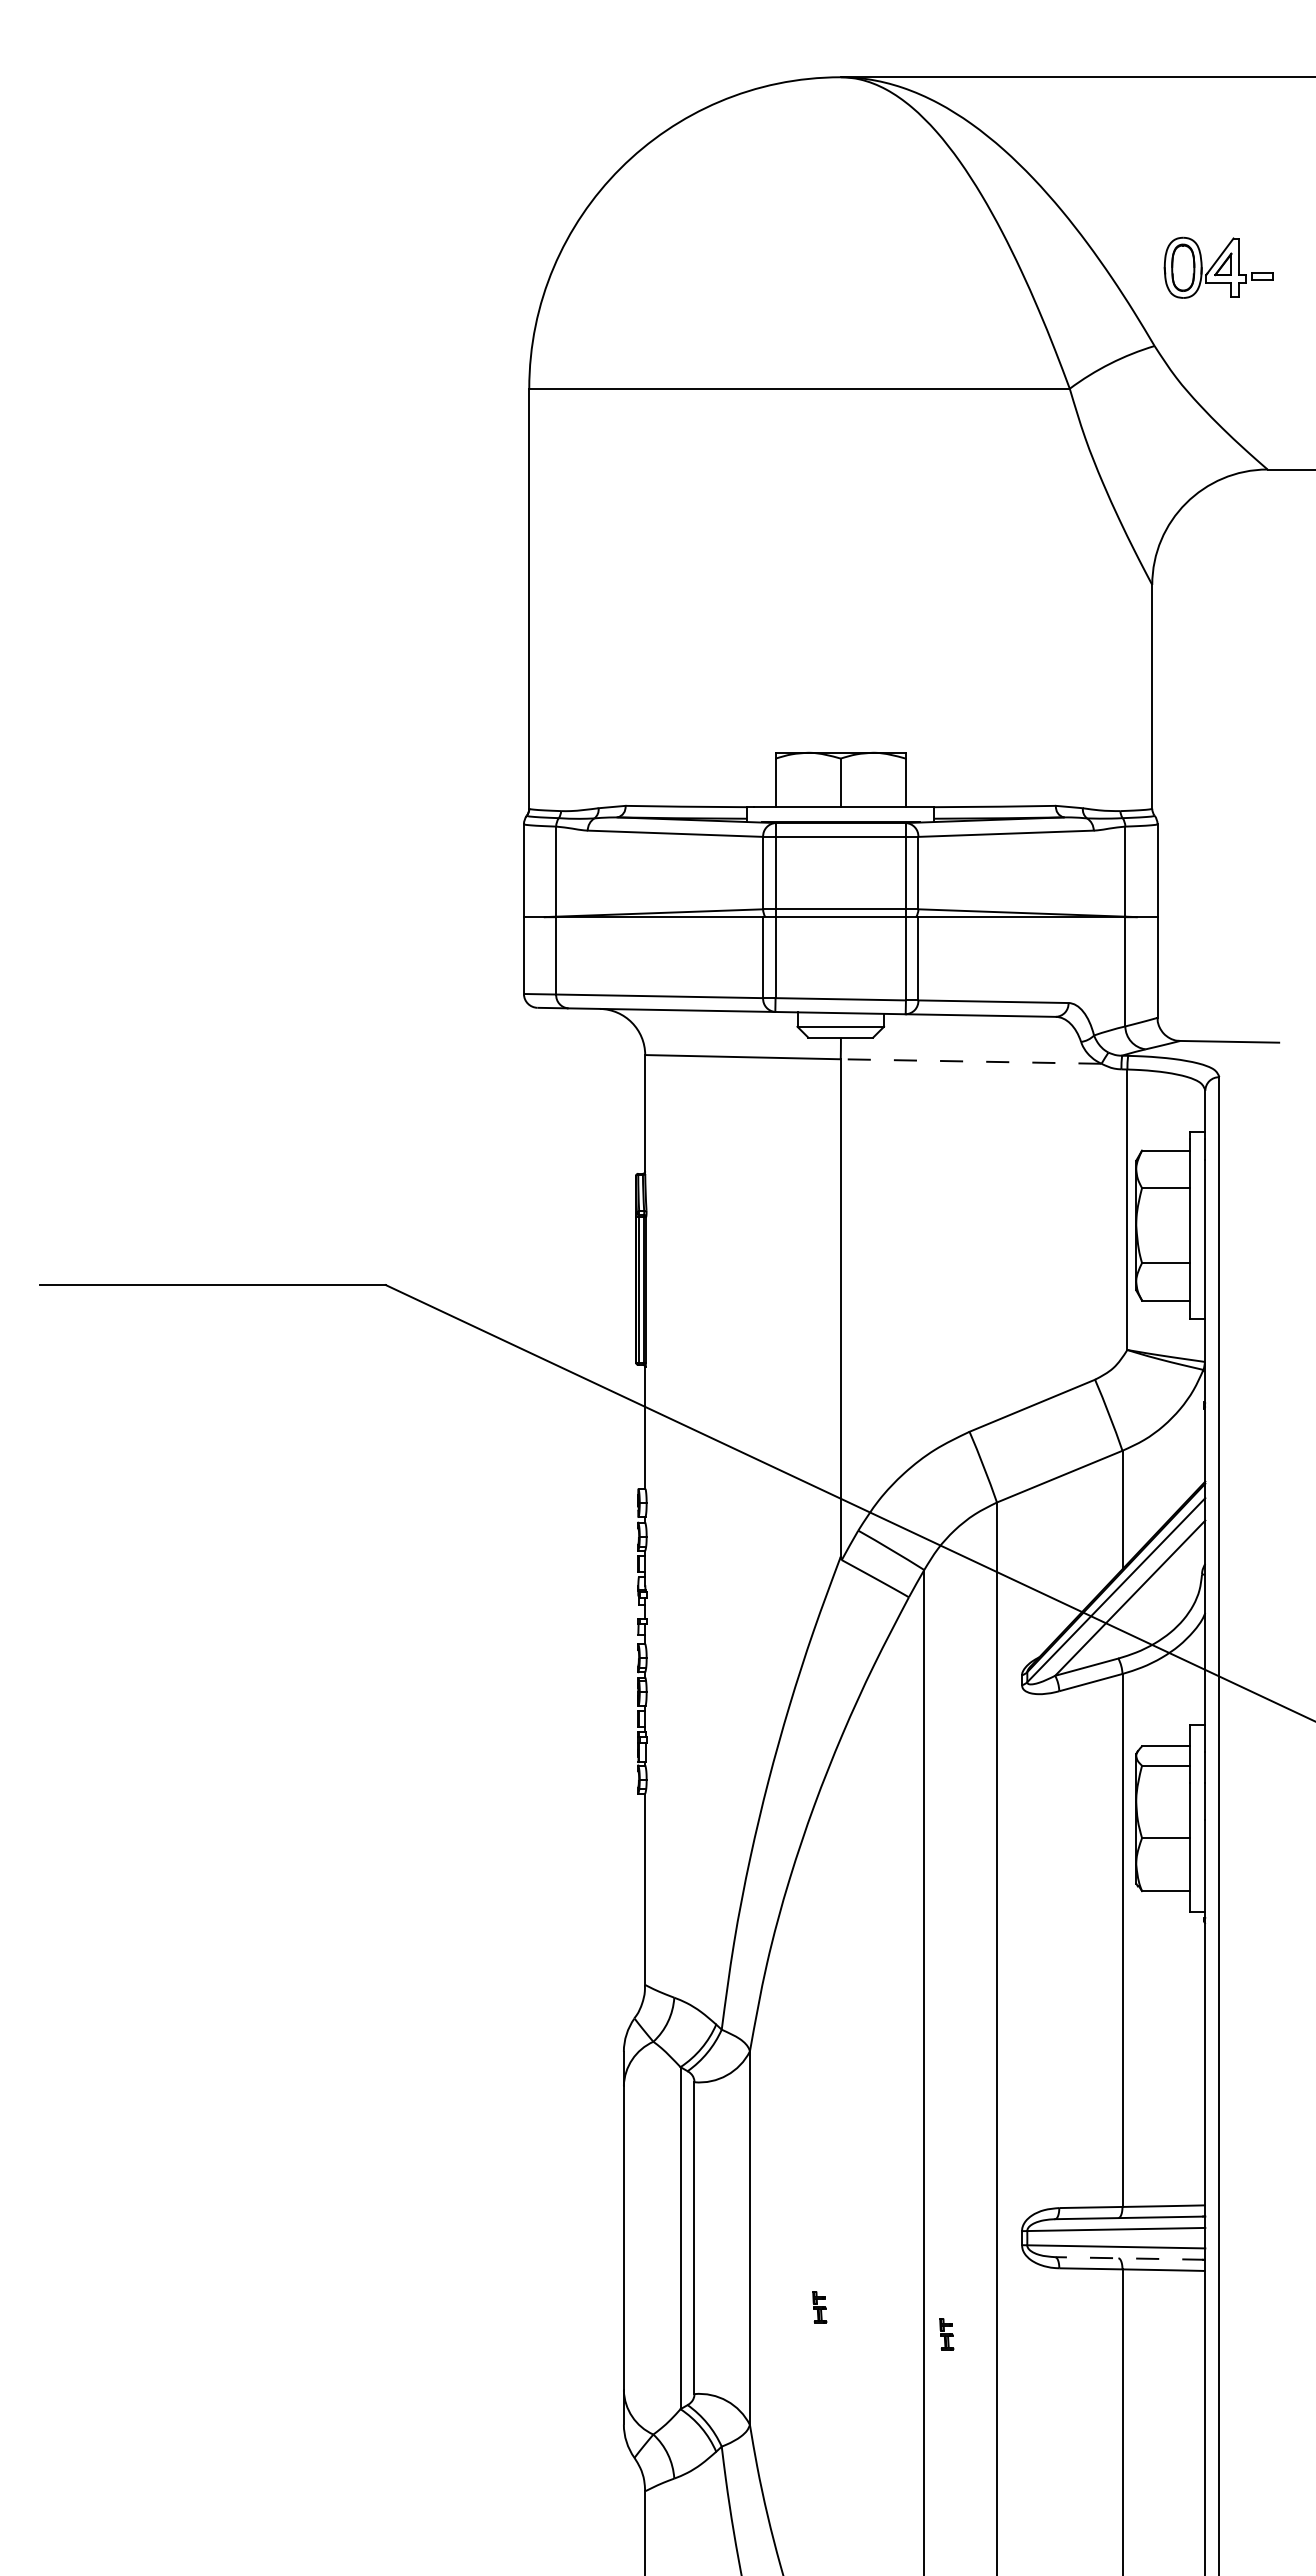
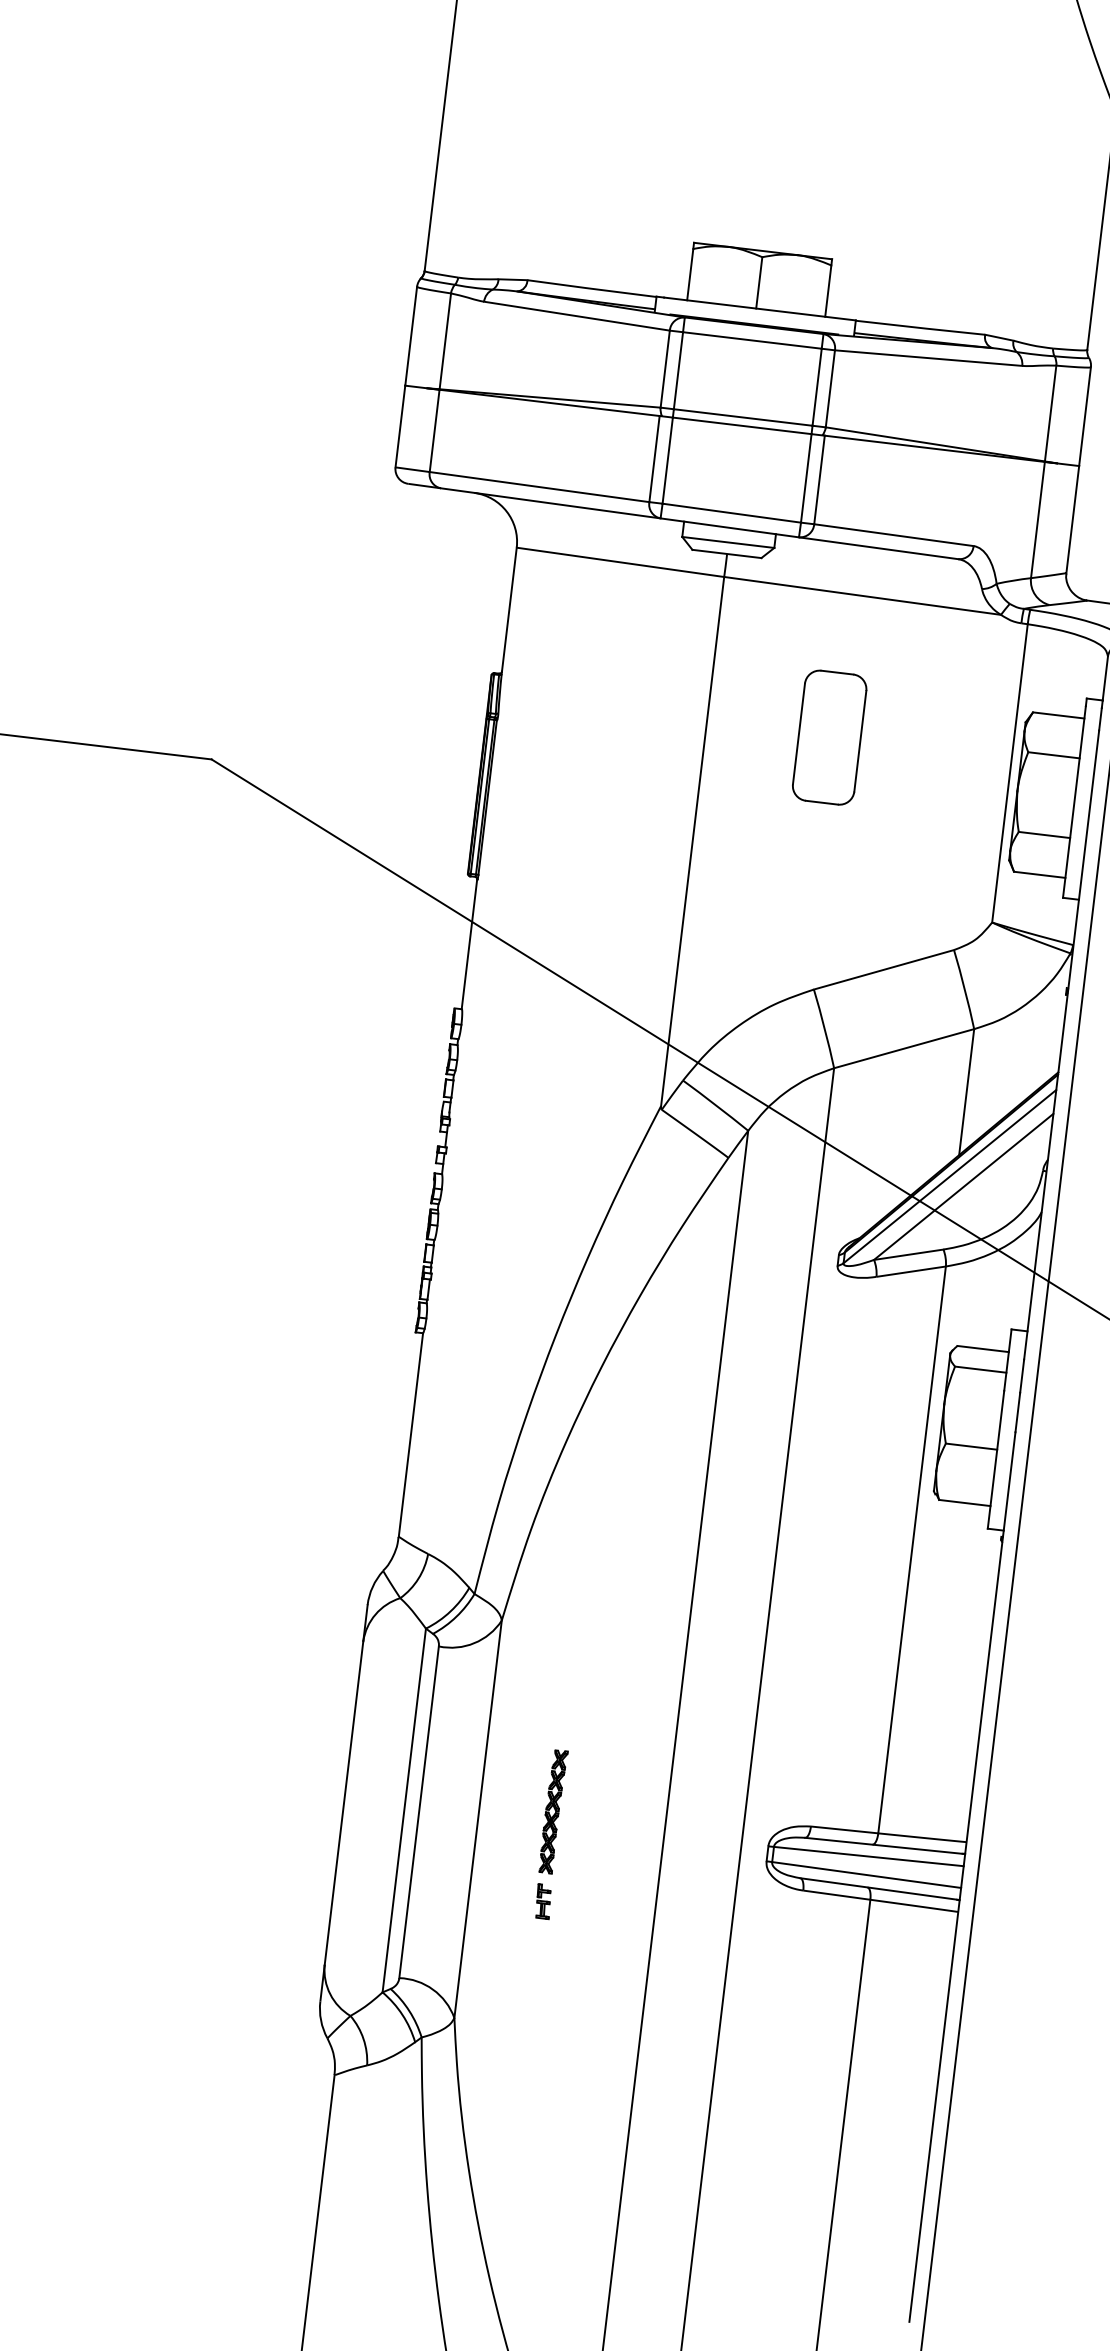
line: (970, 1061) -> (861, 595), dashed -> solid
part: (955, 1196) -> (828, 737), added
part: (818, 2222) -> (552, 1811), added
line: (1129, 2258) -> (879, 1889), dashed -> solid
part: (946, 2334) -> (674, 1946), removed

